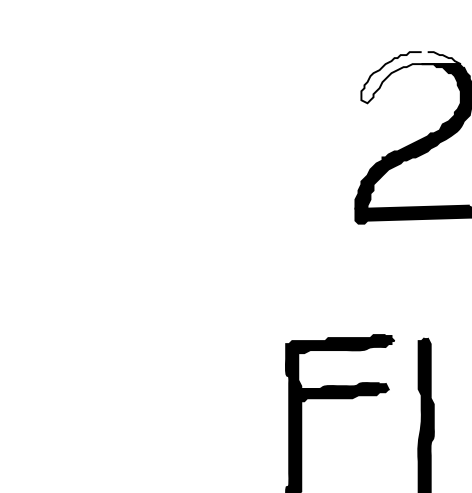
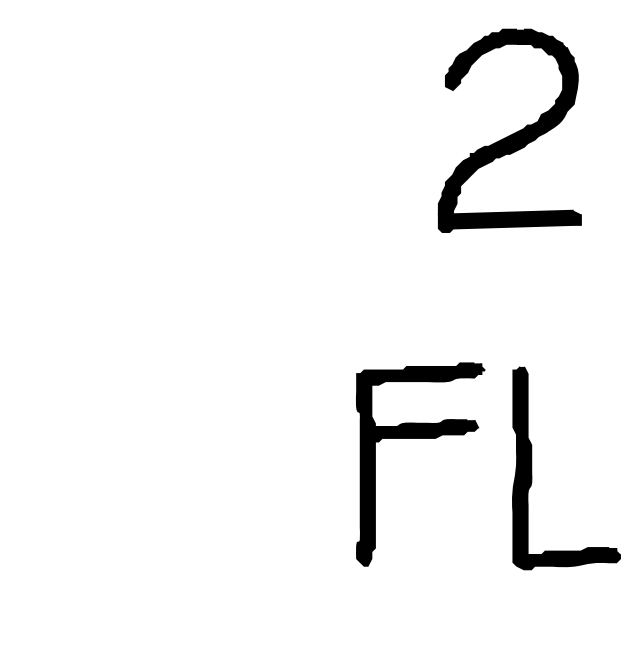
fill: (411, 77) -> (504, 59), added

